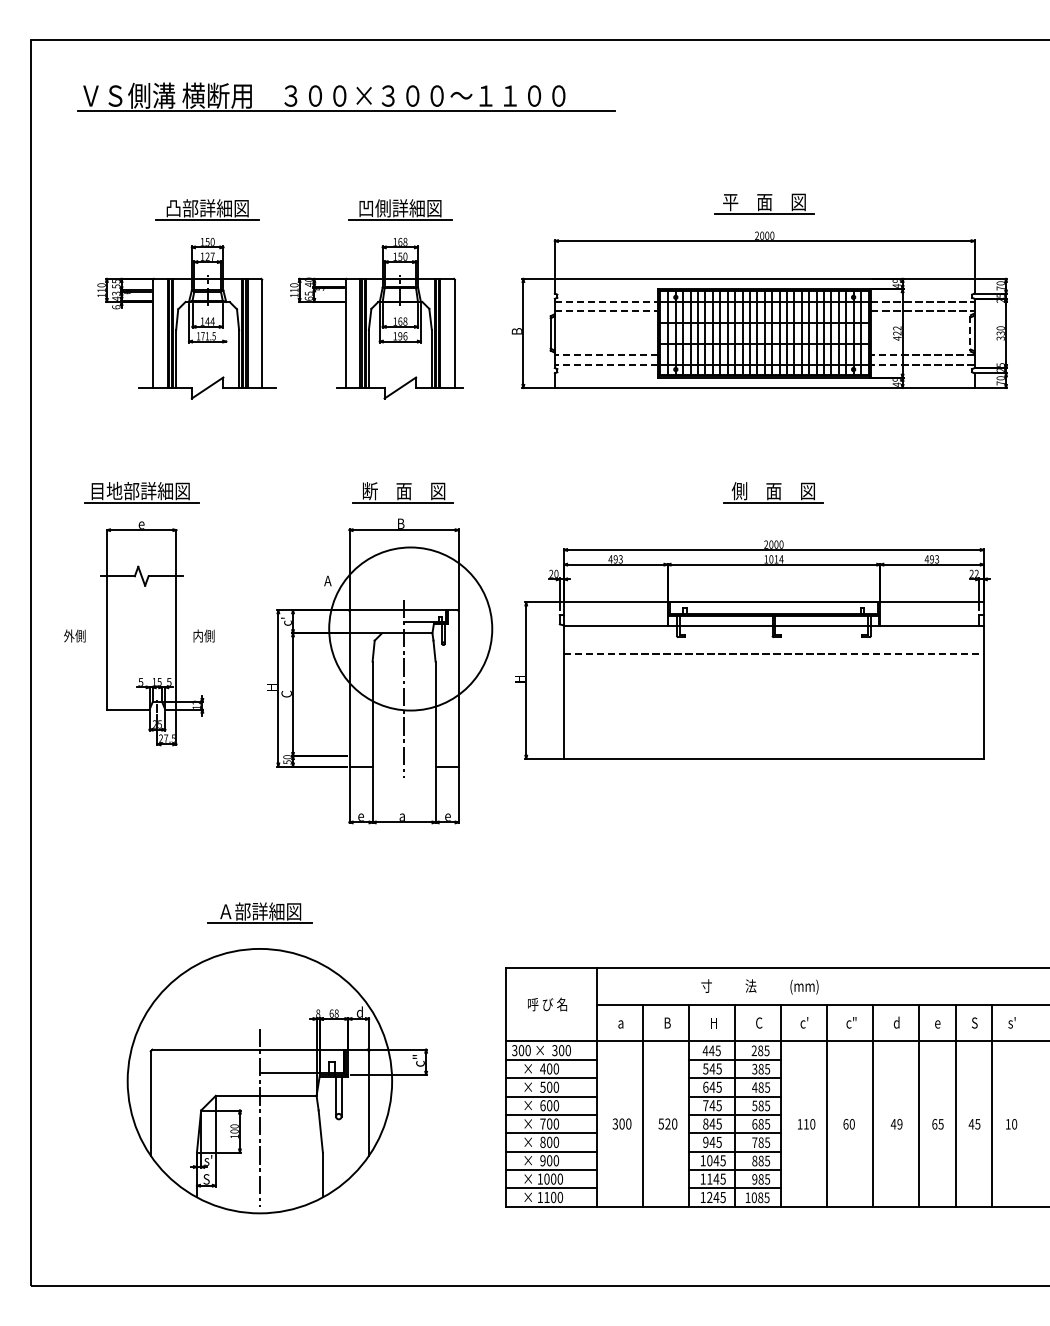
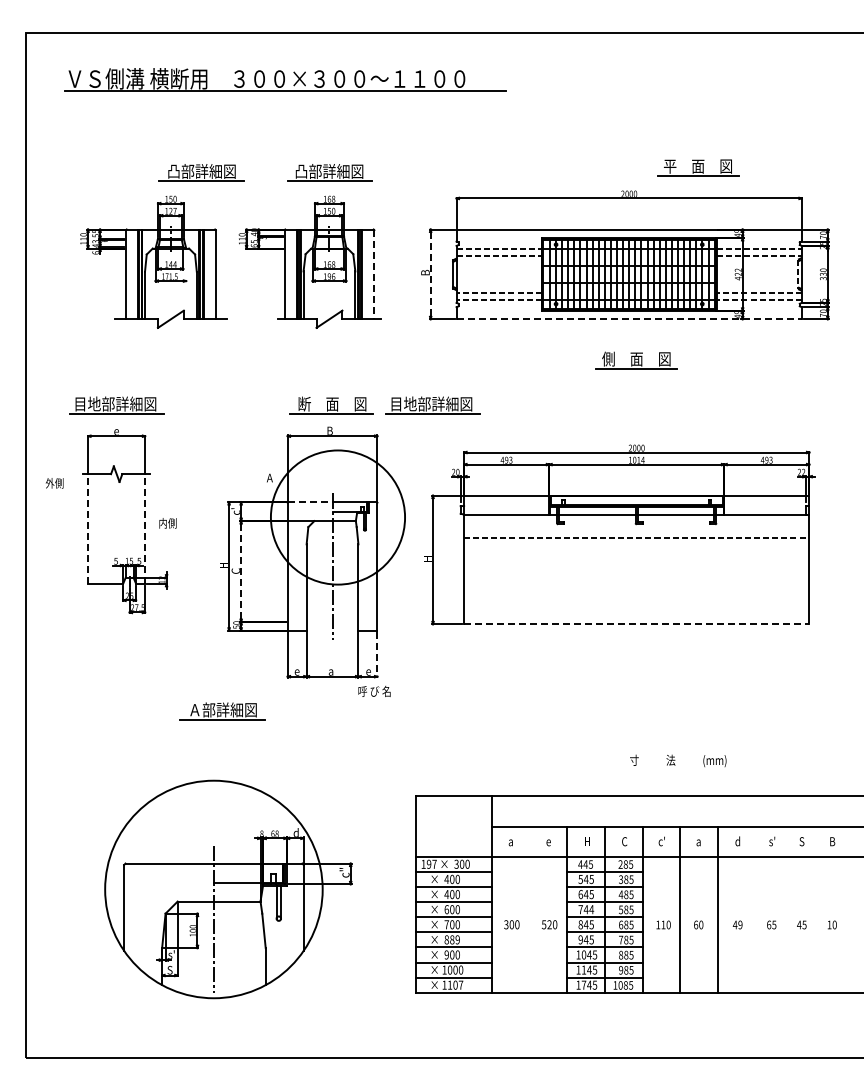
part: (765, 203) -> (698, 167), moved
text: (374, 208) -> (308, 171), 凹側詳細図 -> 凸部詳細図
part: (207, 209) -> (201, 172), moved
line: (455, 333) -> (374, 274), solid -> dashed
line: (523, 333) -> (430, 274), solid -> dashed
line: (765, 388) -> (629, 319), solid -> dashed
part: (525, 492) -> (432, 405), added
part: (773, 492) -> (636, 360), moved
line: (377, 610) -> (310, 502), solid -> dashed
text: (74, 636) -> (54, 483), moved
line: (107, 643) -> (88, 529), solid -> dashed
line: (176, 643) -> (145, 529), solid -> dashed
line: (293, 694) -> (241, 571), solid -> dashed
line: (773, 759) -> (636, 624), solid -> dashed
line: (458, 795) -> (377, 654), solid -> dashed
part: (259, 913) -> (222, 711), moved
text: (760, 986) -> (678, 760), moved
text: (547, 1004) -> (374, 691), moved
text: (666, 1022) -> (548, 841), B -> e
text: (851, 1022) -> (700, 841), c" -> a
text: (938, 1022) -> (772, 841), e -> s'
text: (1011, 1022) -> (832, 841), s' -> B
text: (520, 1049) -> (428, 863), 300 -> 197
text: (542, 1087) -> (446, 894), 500 -> 400
line: (643, 1105) -> (529, 909), removed
text: (718, 1105) -> (591, 909), 745 -> 744
line: (918, 1105) -> (755, 909), removed
line: (955, 1105) -> (786, 909), removed
line: (992, 1105) -> (816, 909), removed
text: (552, 1141) -> (454, 939), 800 -> 889
text: (559, 1196) -> (460, 984), 1100 -> 1107
text: (709, 1196) -> (583, 984), 1245 -> 1745

